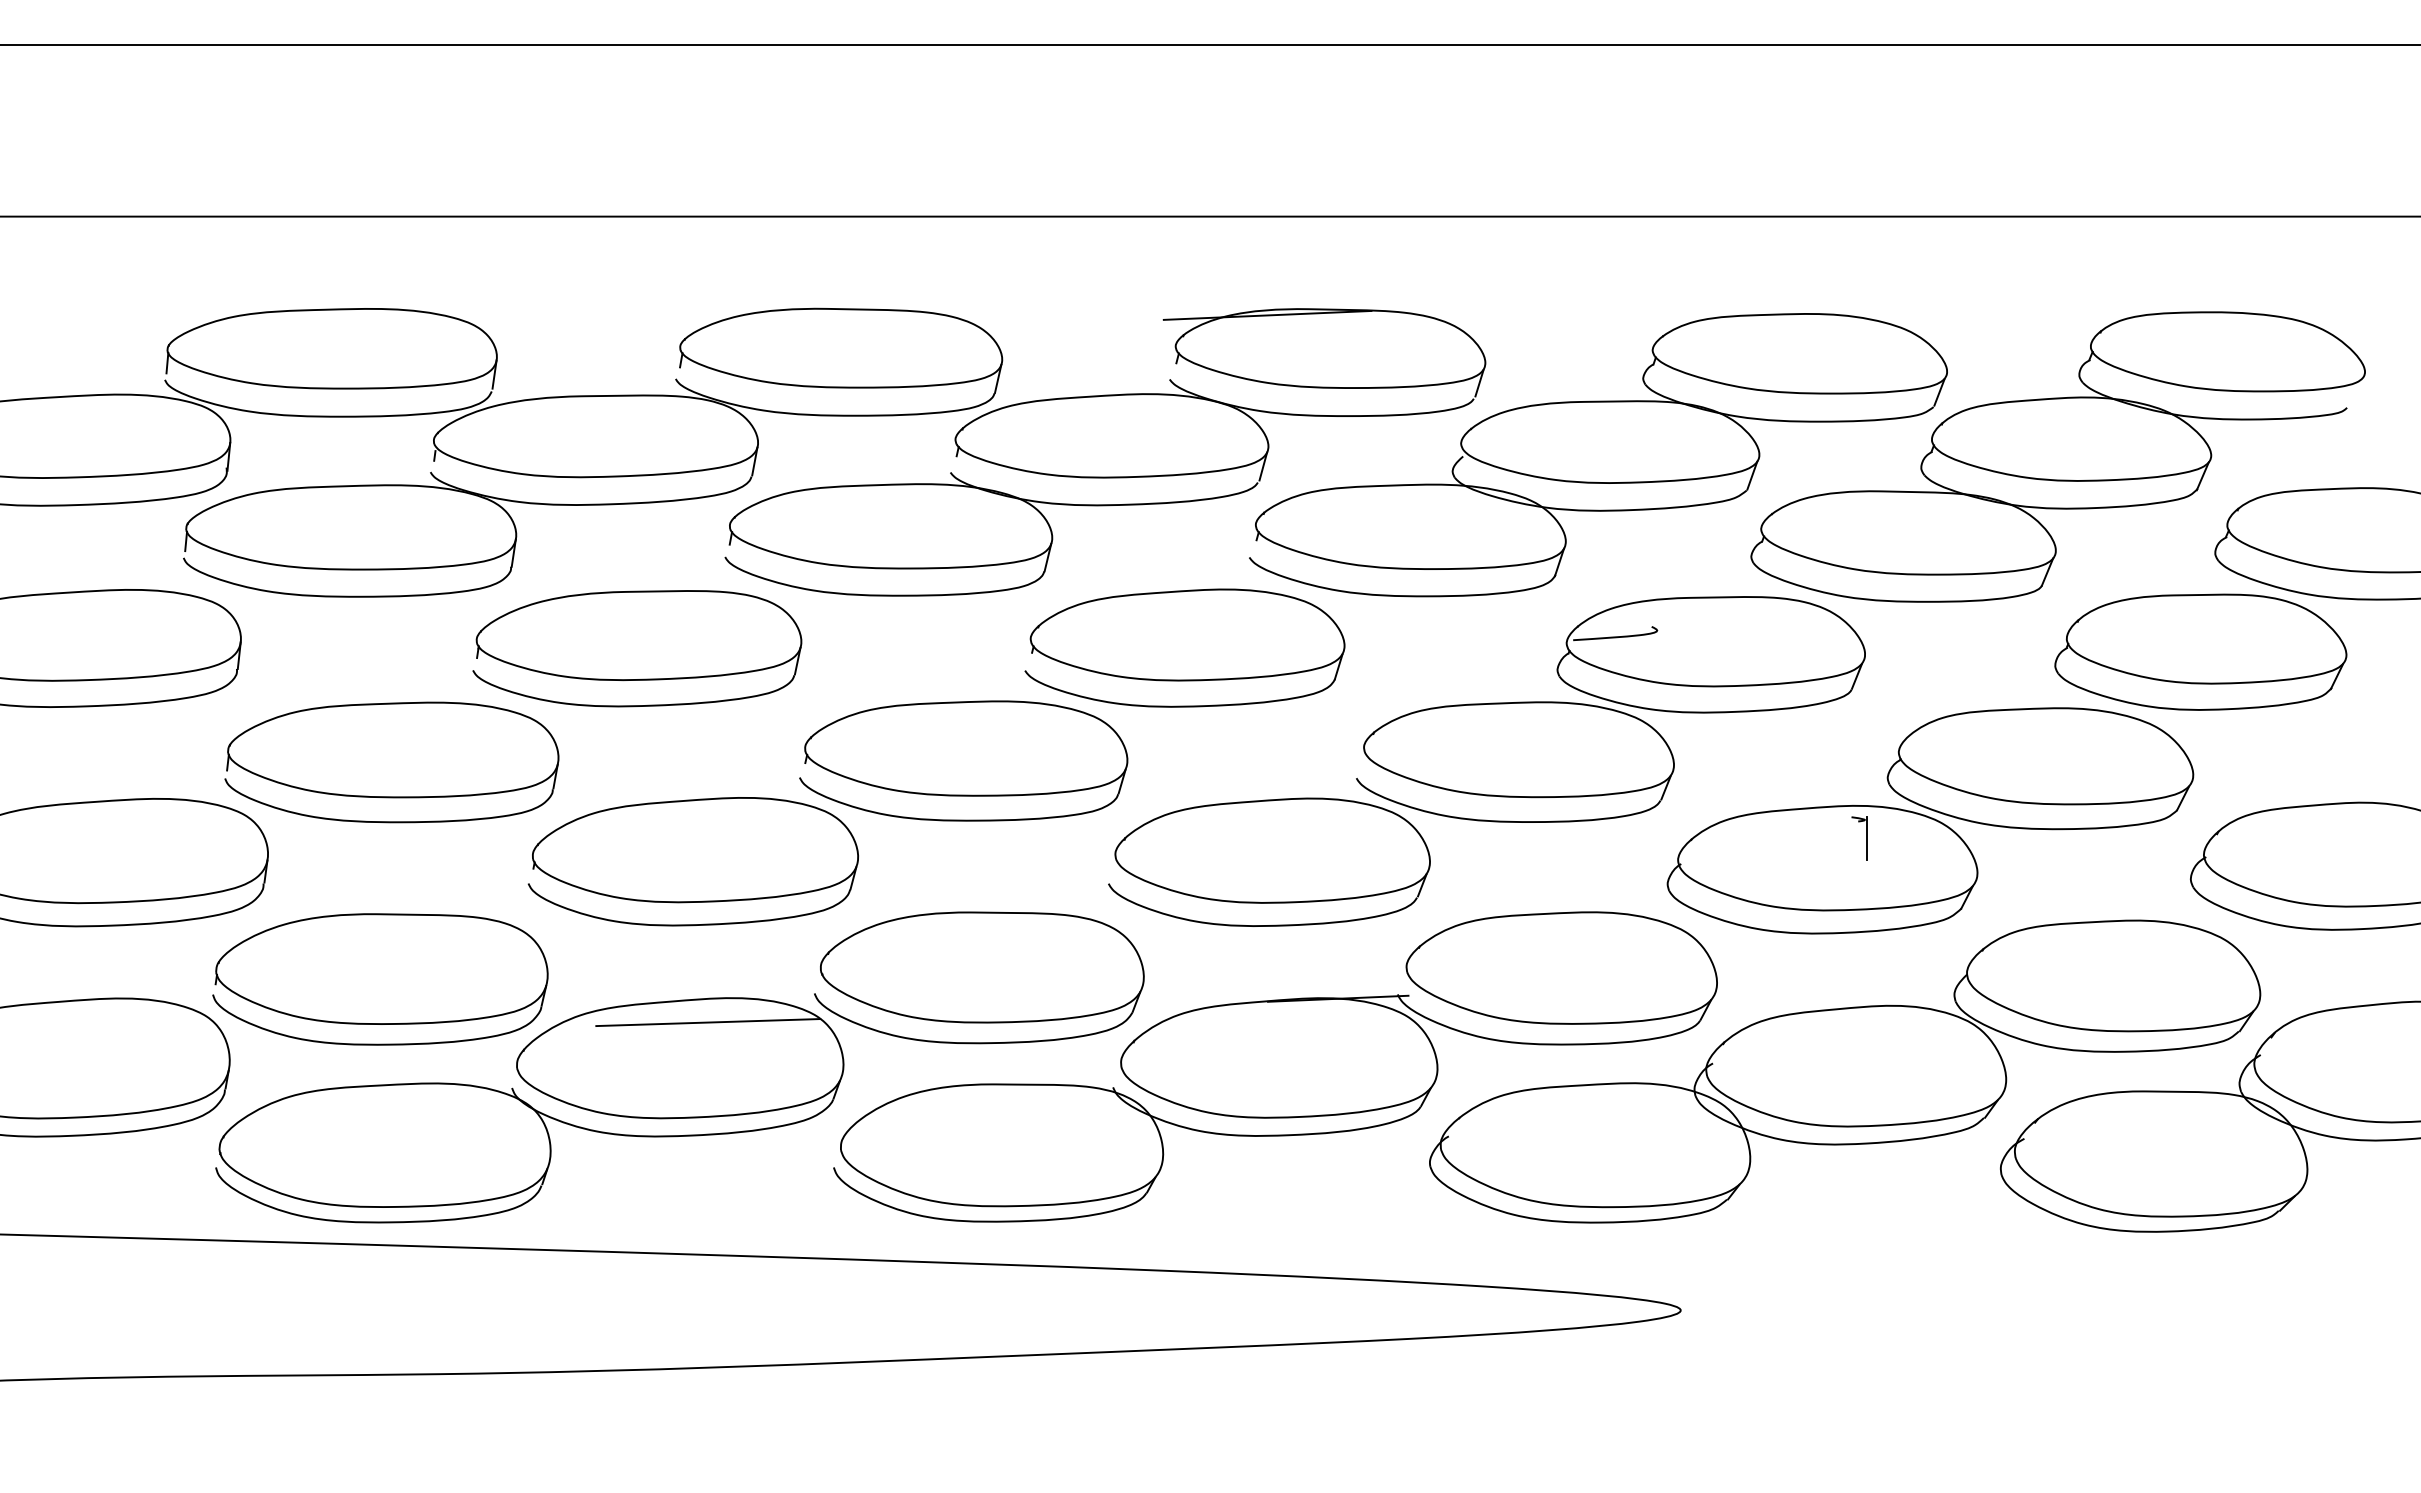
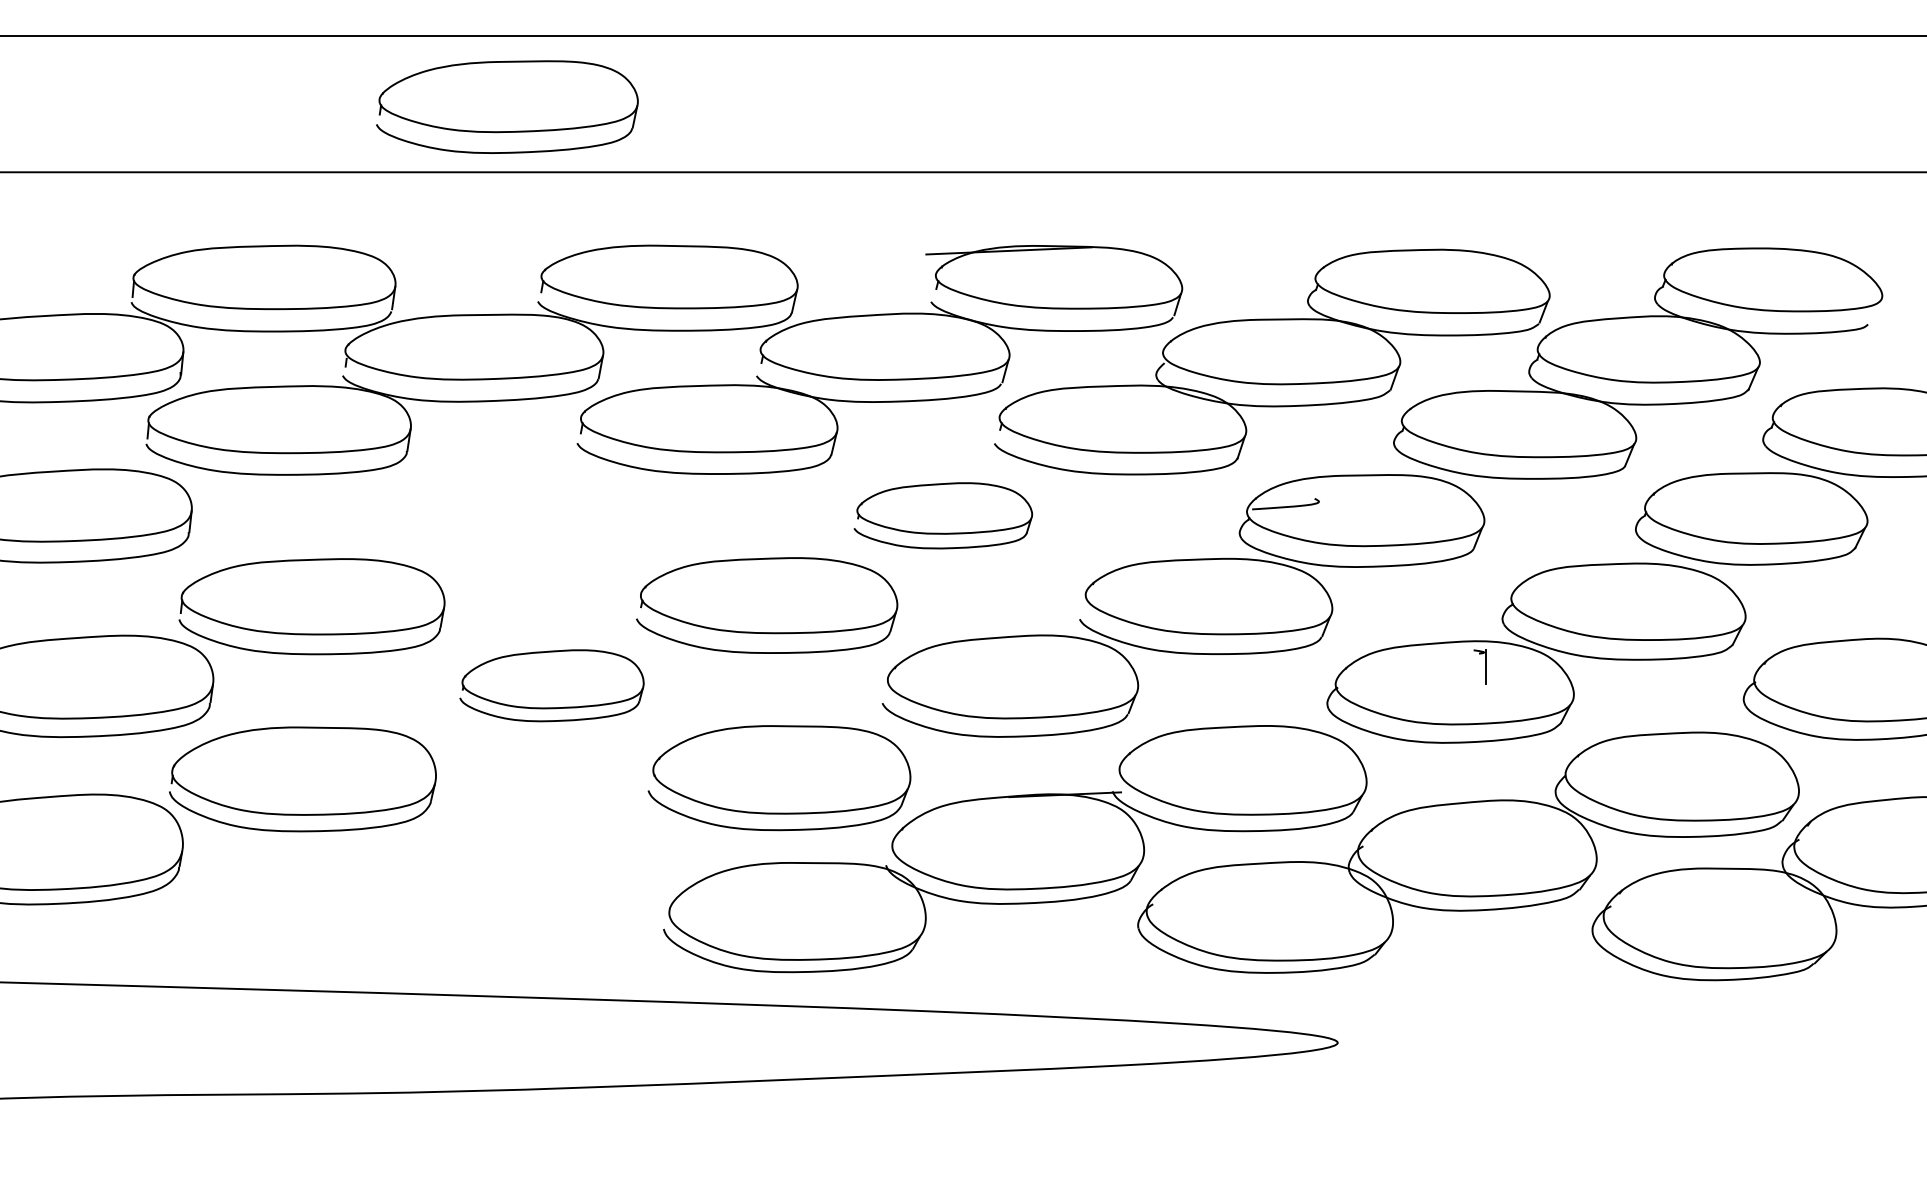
part: (637, 647) -> (507, 106), moved
part: (1185, 647) -> (943, 515), size x0.7
part: (692, 861) -> (551, 685), size x0.7
part: (529, 1110) -> (421, 883), removed

